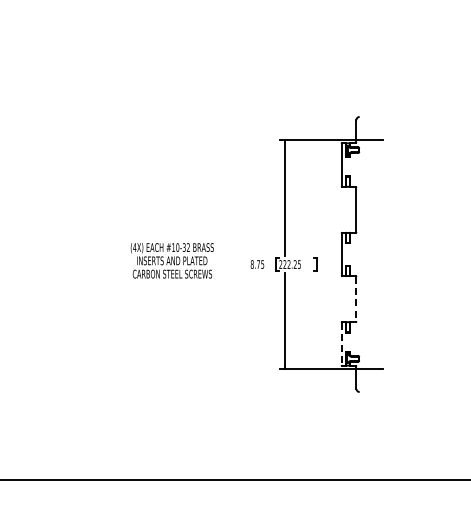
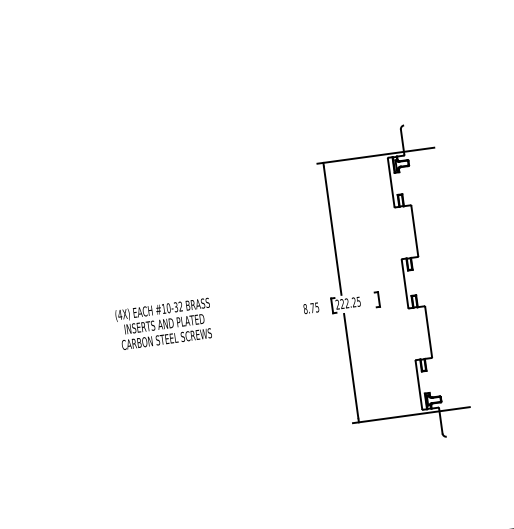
text: (171, 260) -> (163, 323), moved
line: (356, 299) -> (428, 332), dashed -> solid
line: (341, 344) -> (418, 385), dashed -> solid

